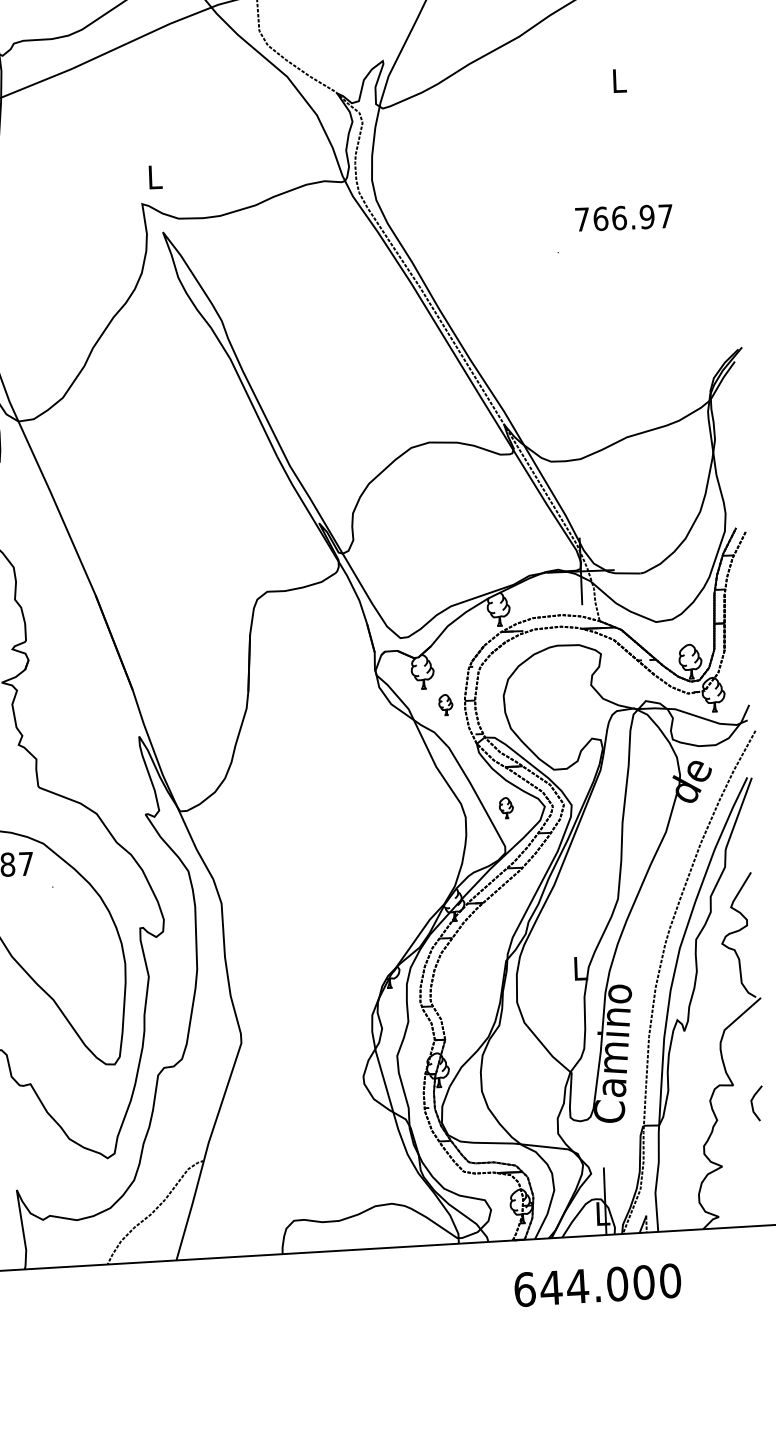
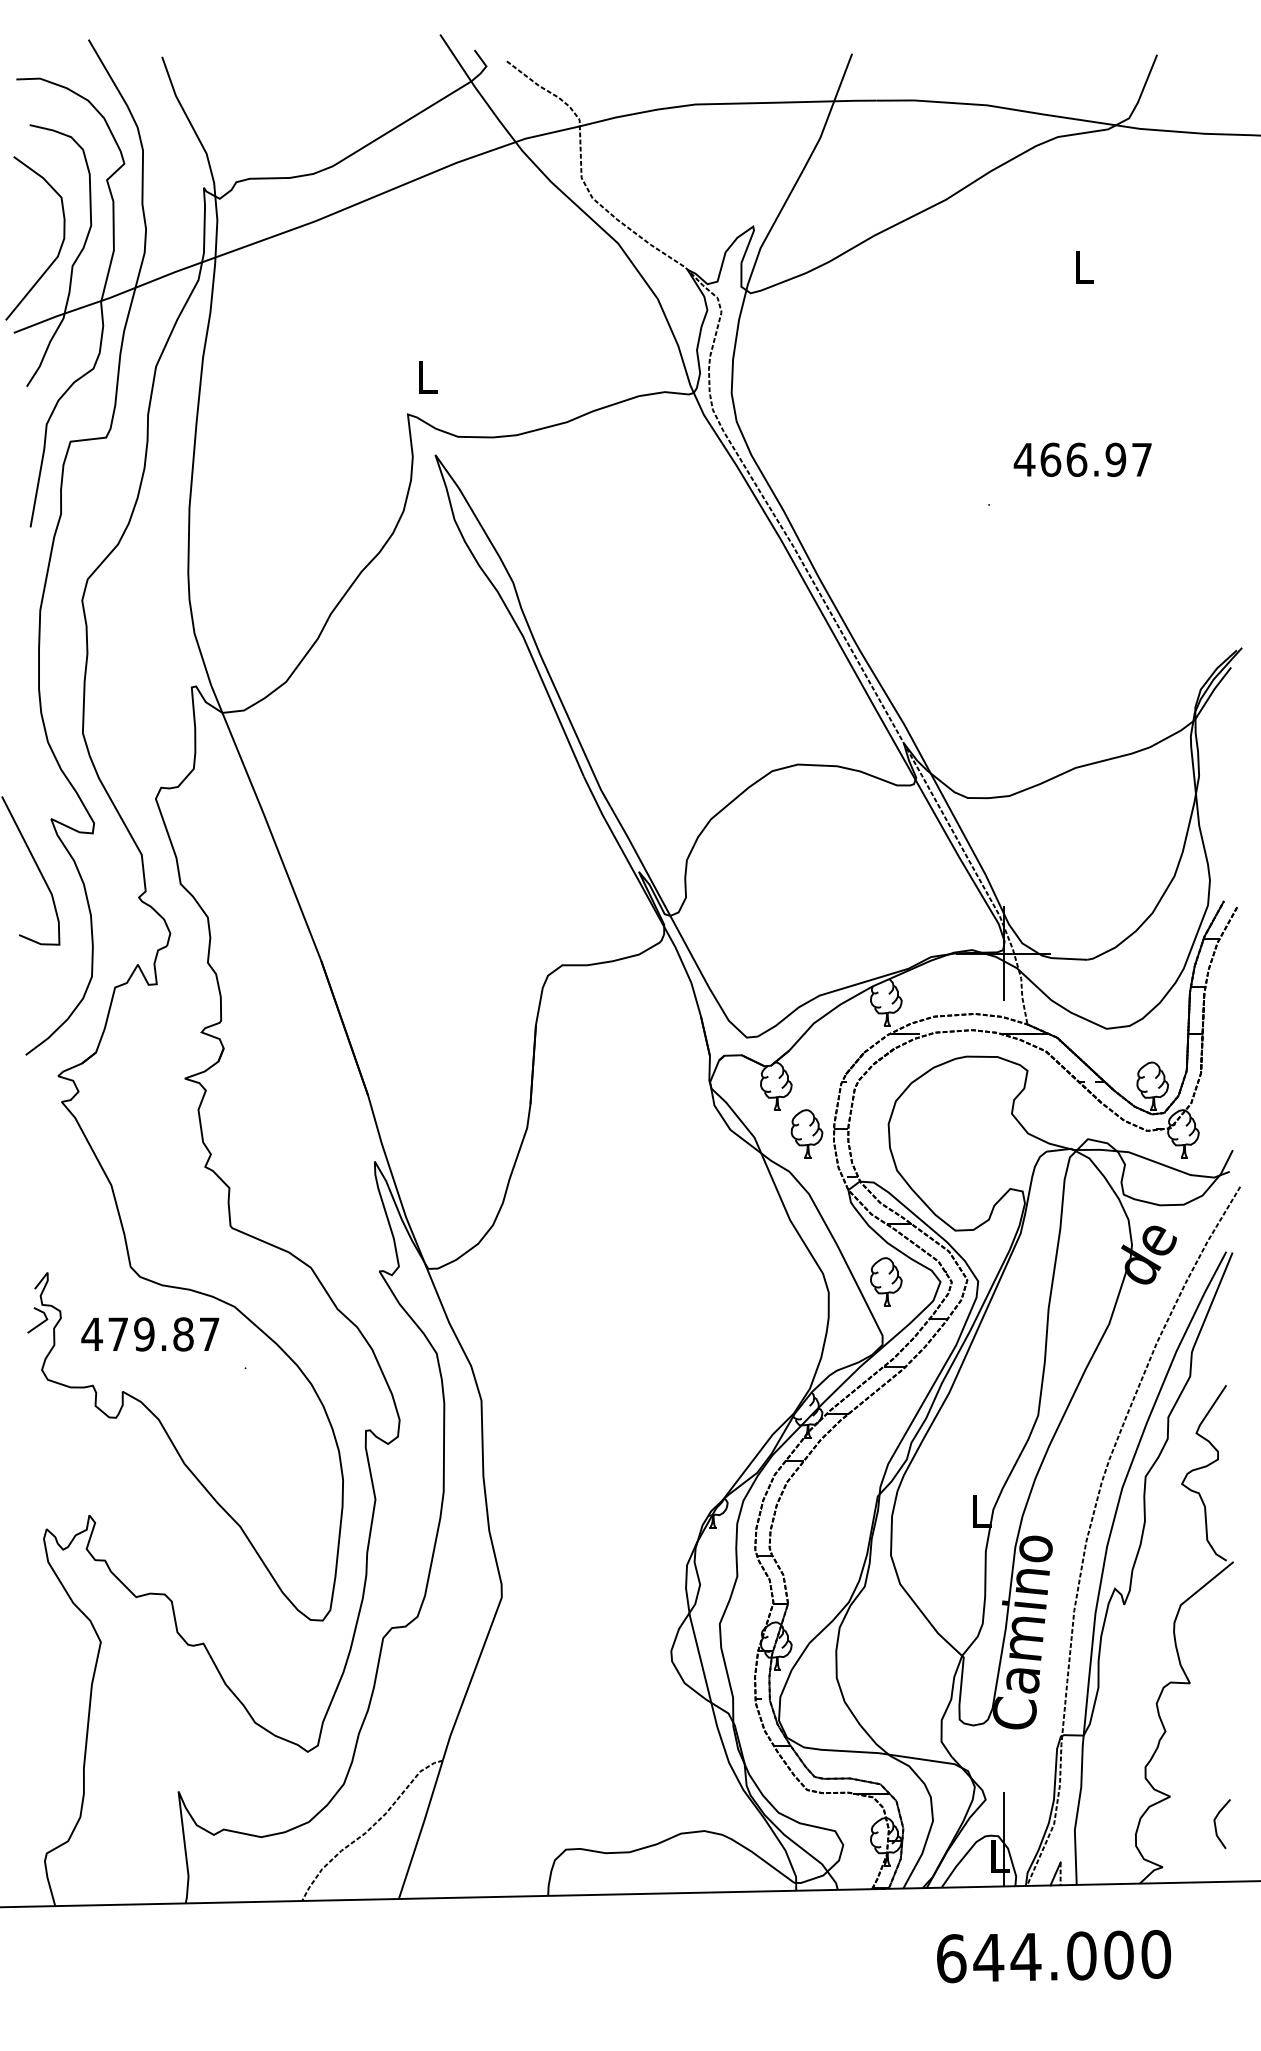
text: (582, 219) -> (1024, 459), 766.97 -> 466.97
part: (445, 704) -> (806, 1133), size x1.67
part: (506, 807) -> (886, 1281), size x1.67
line: (752, 1104) -> (1216, 1825), moved
text: (597, 1285) -> (1053, 1956), moved

